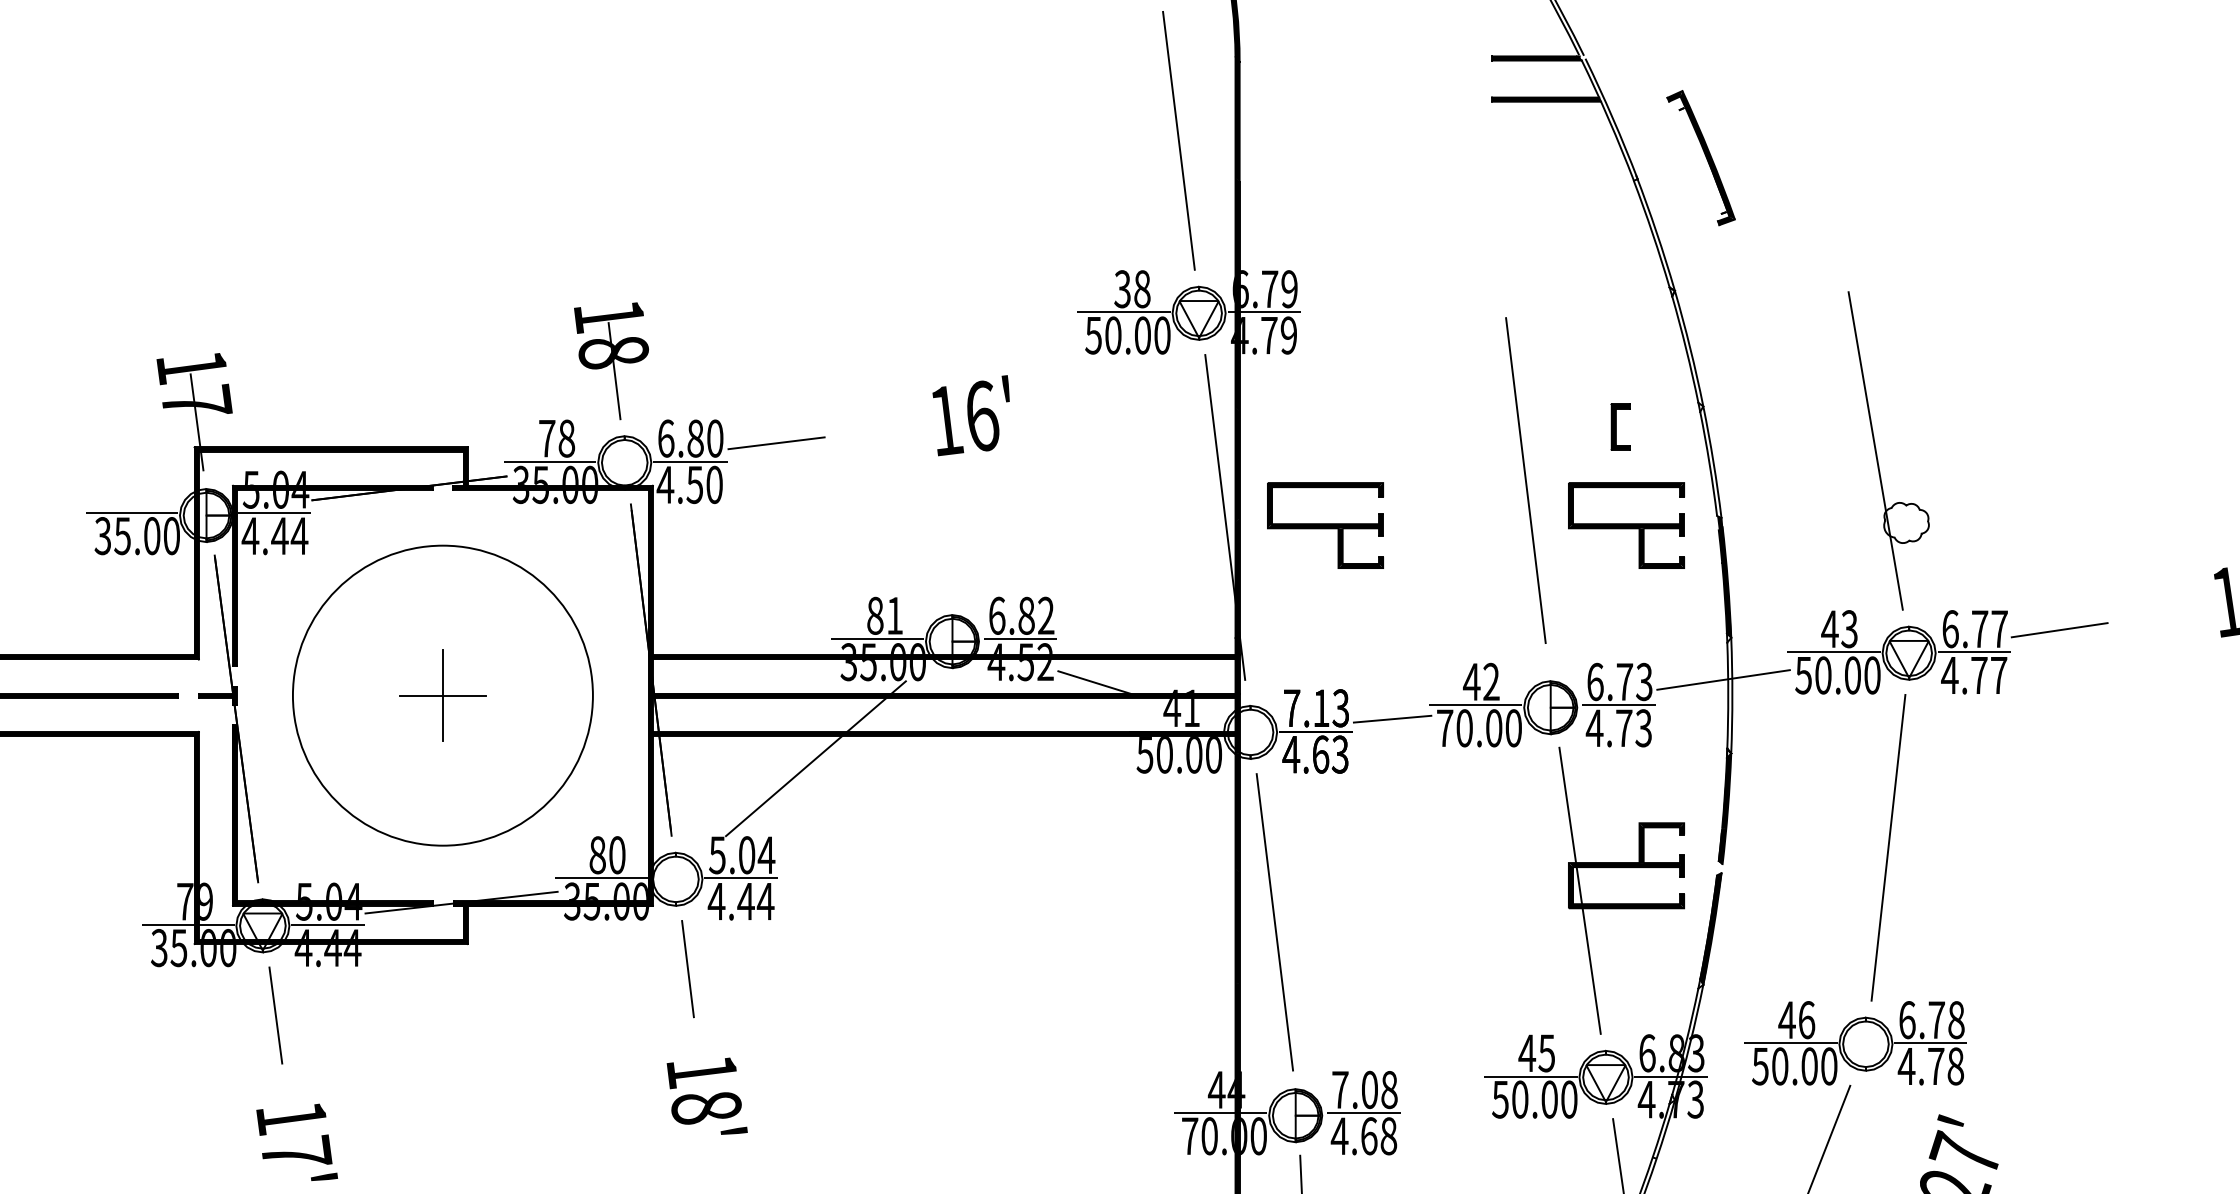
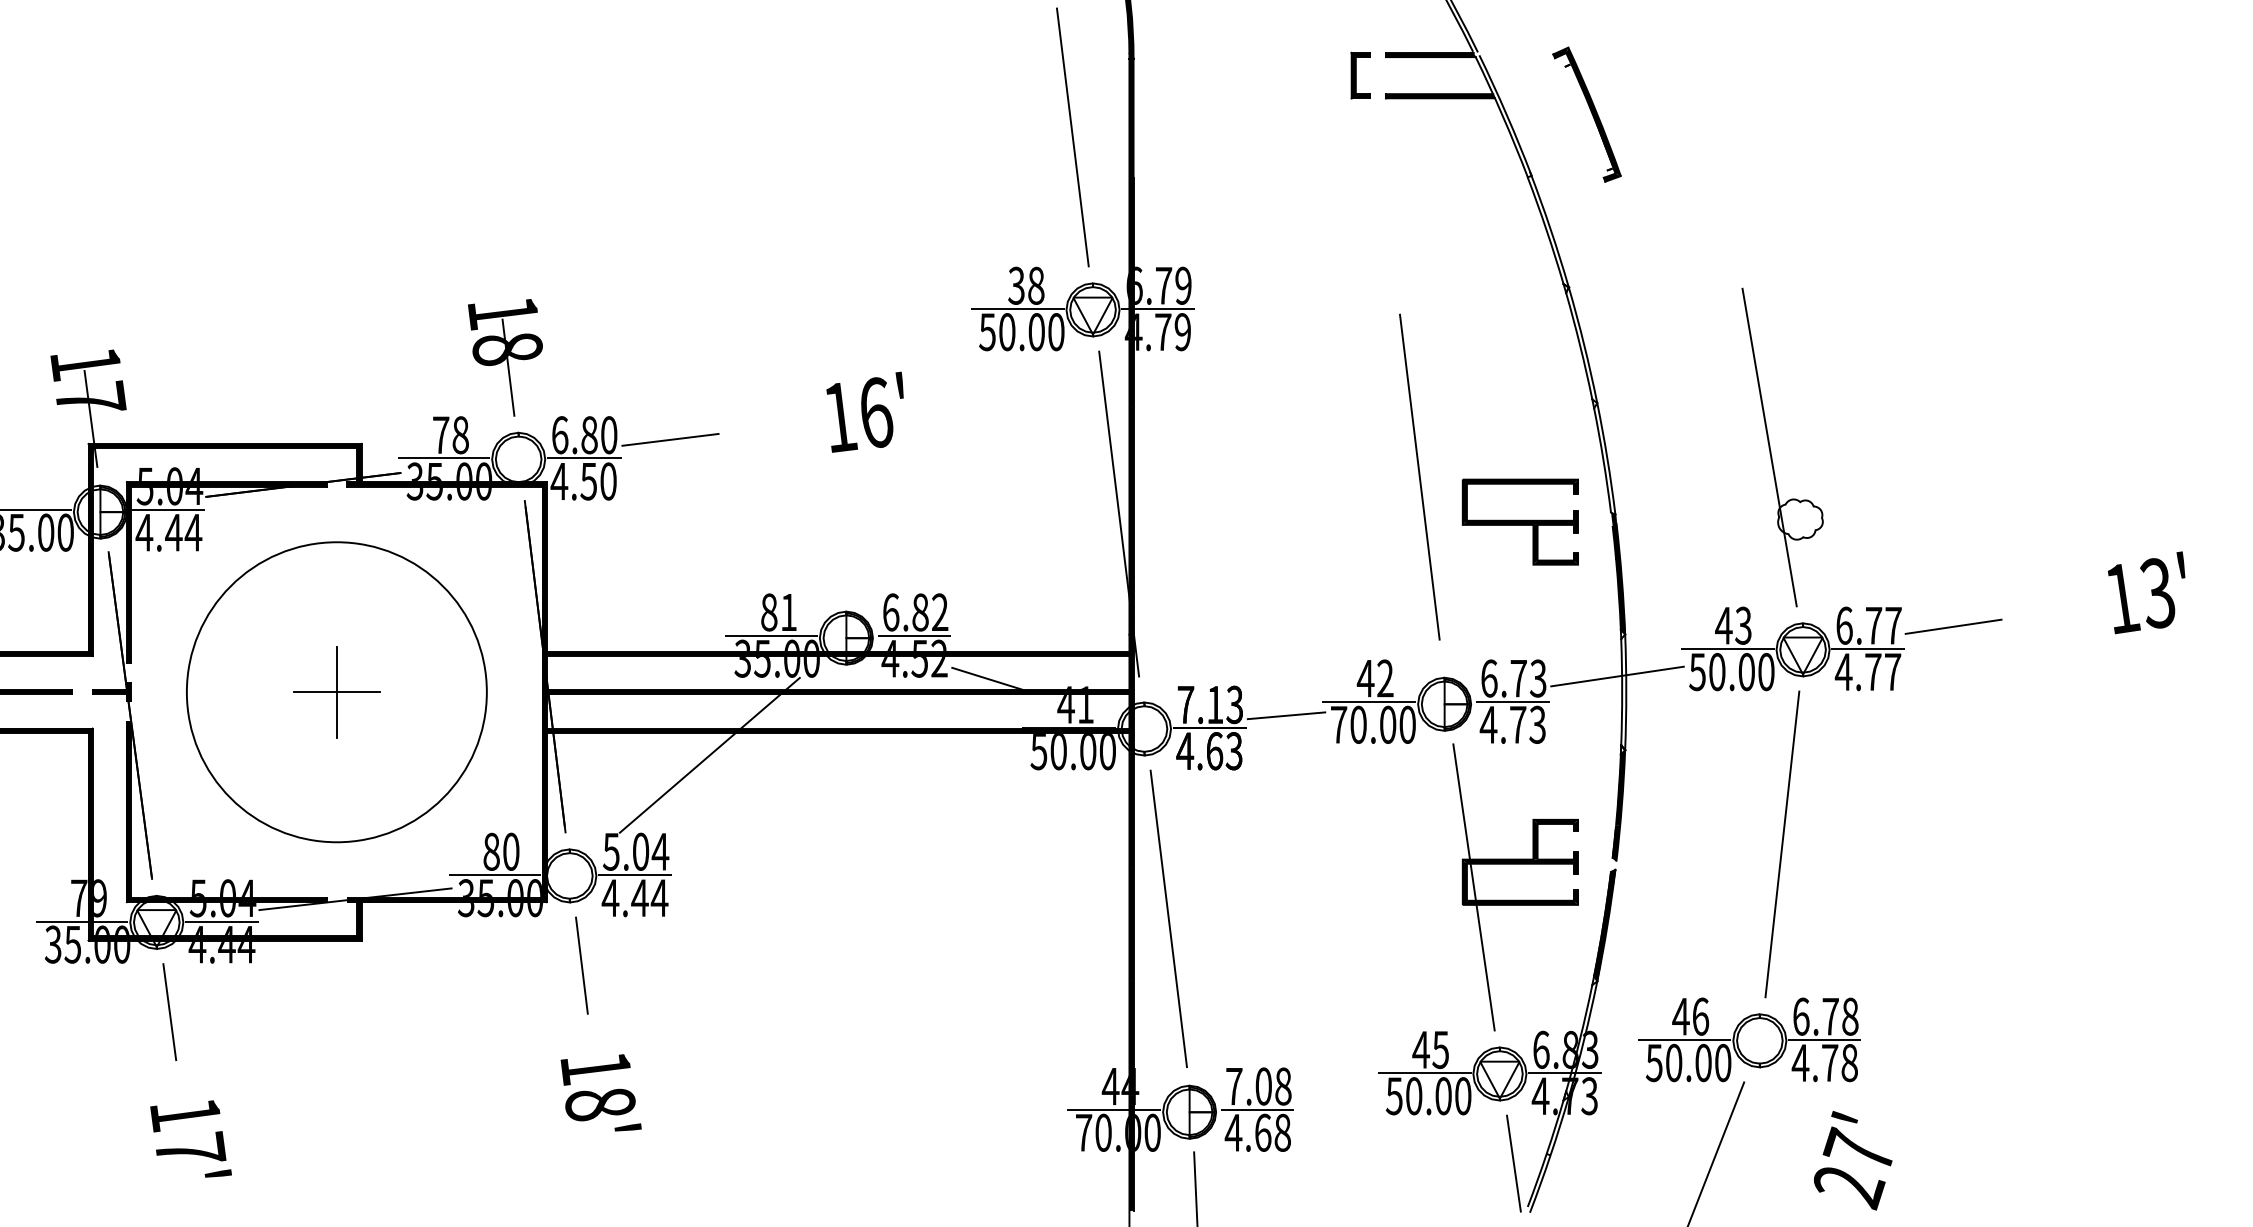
part: (1700, 157) -> (1586, 114), moved
part: (1620, 426) -> (1360, 75), moved
part: (1324, 524) -> (1218, 521), removed

